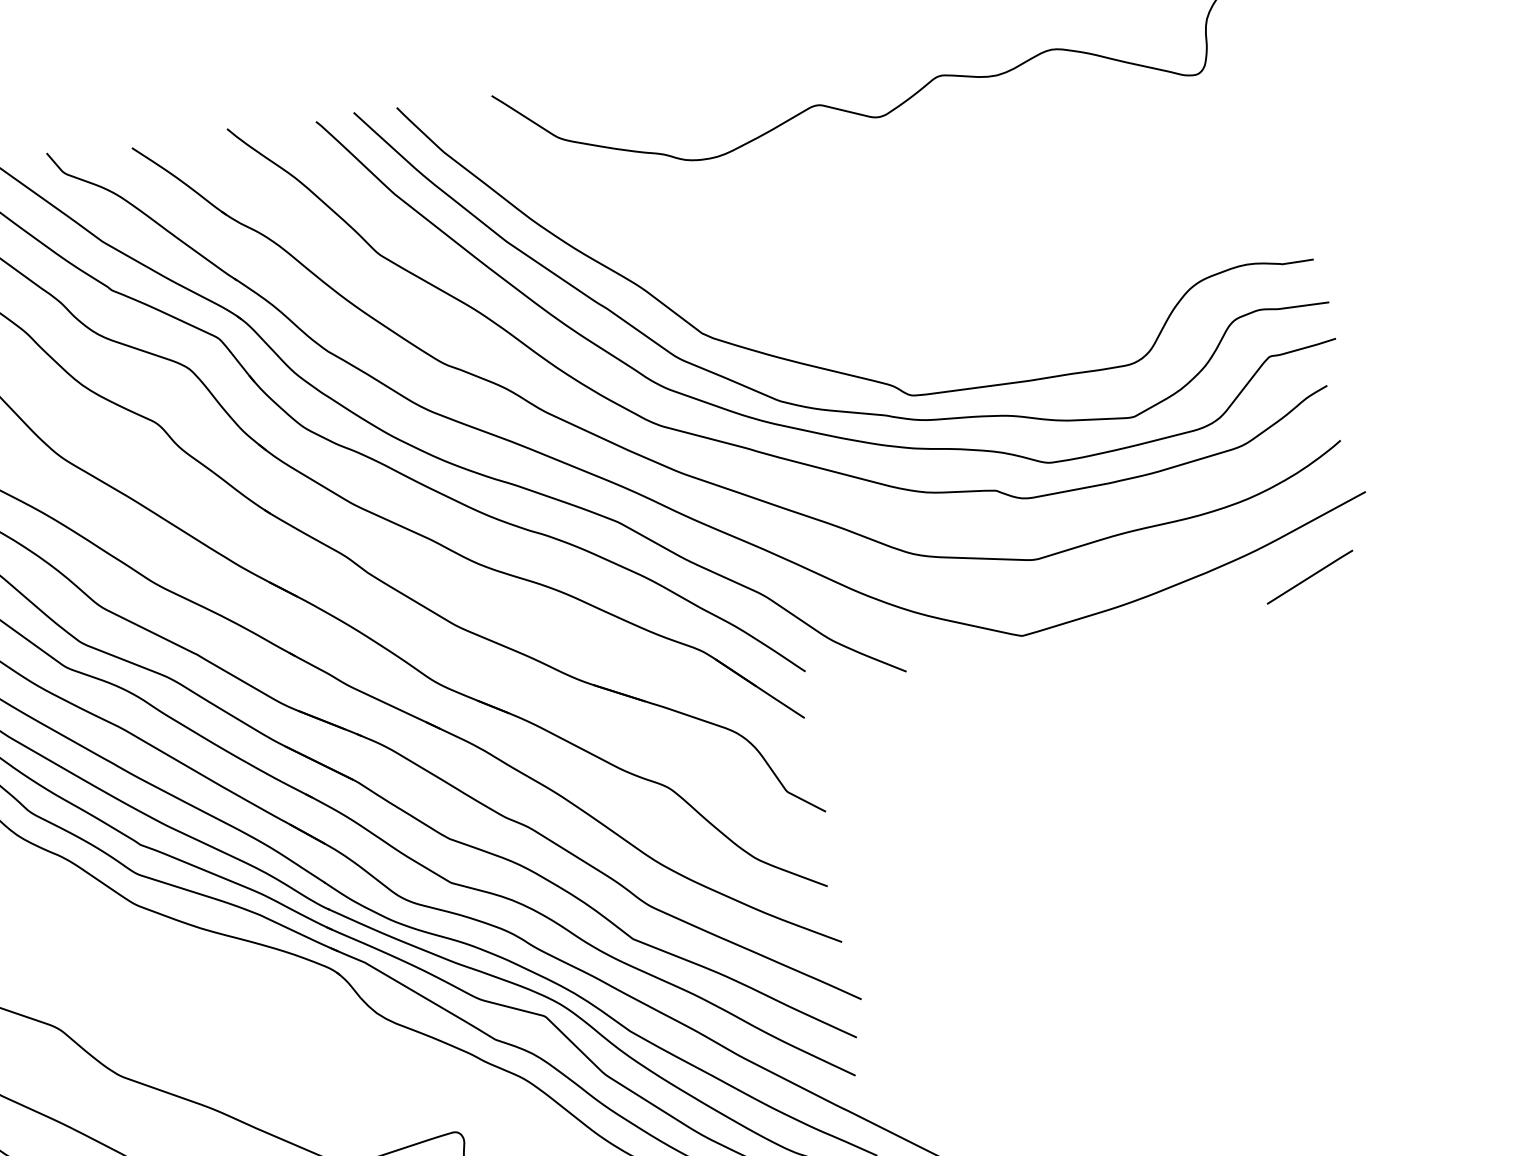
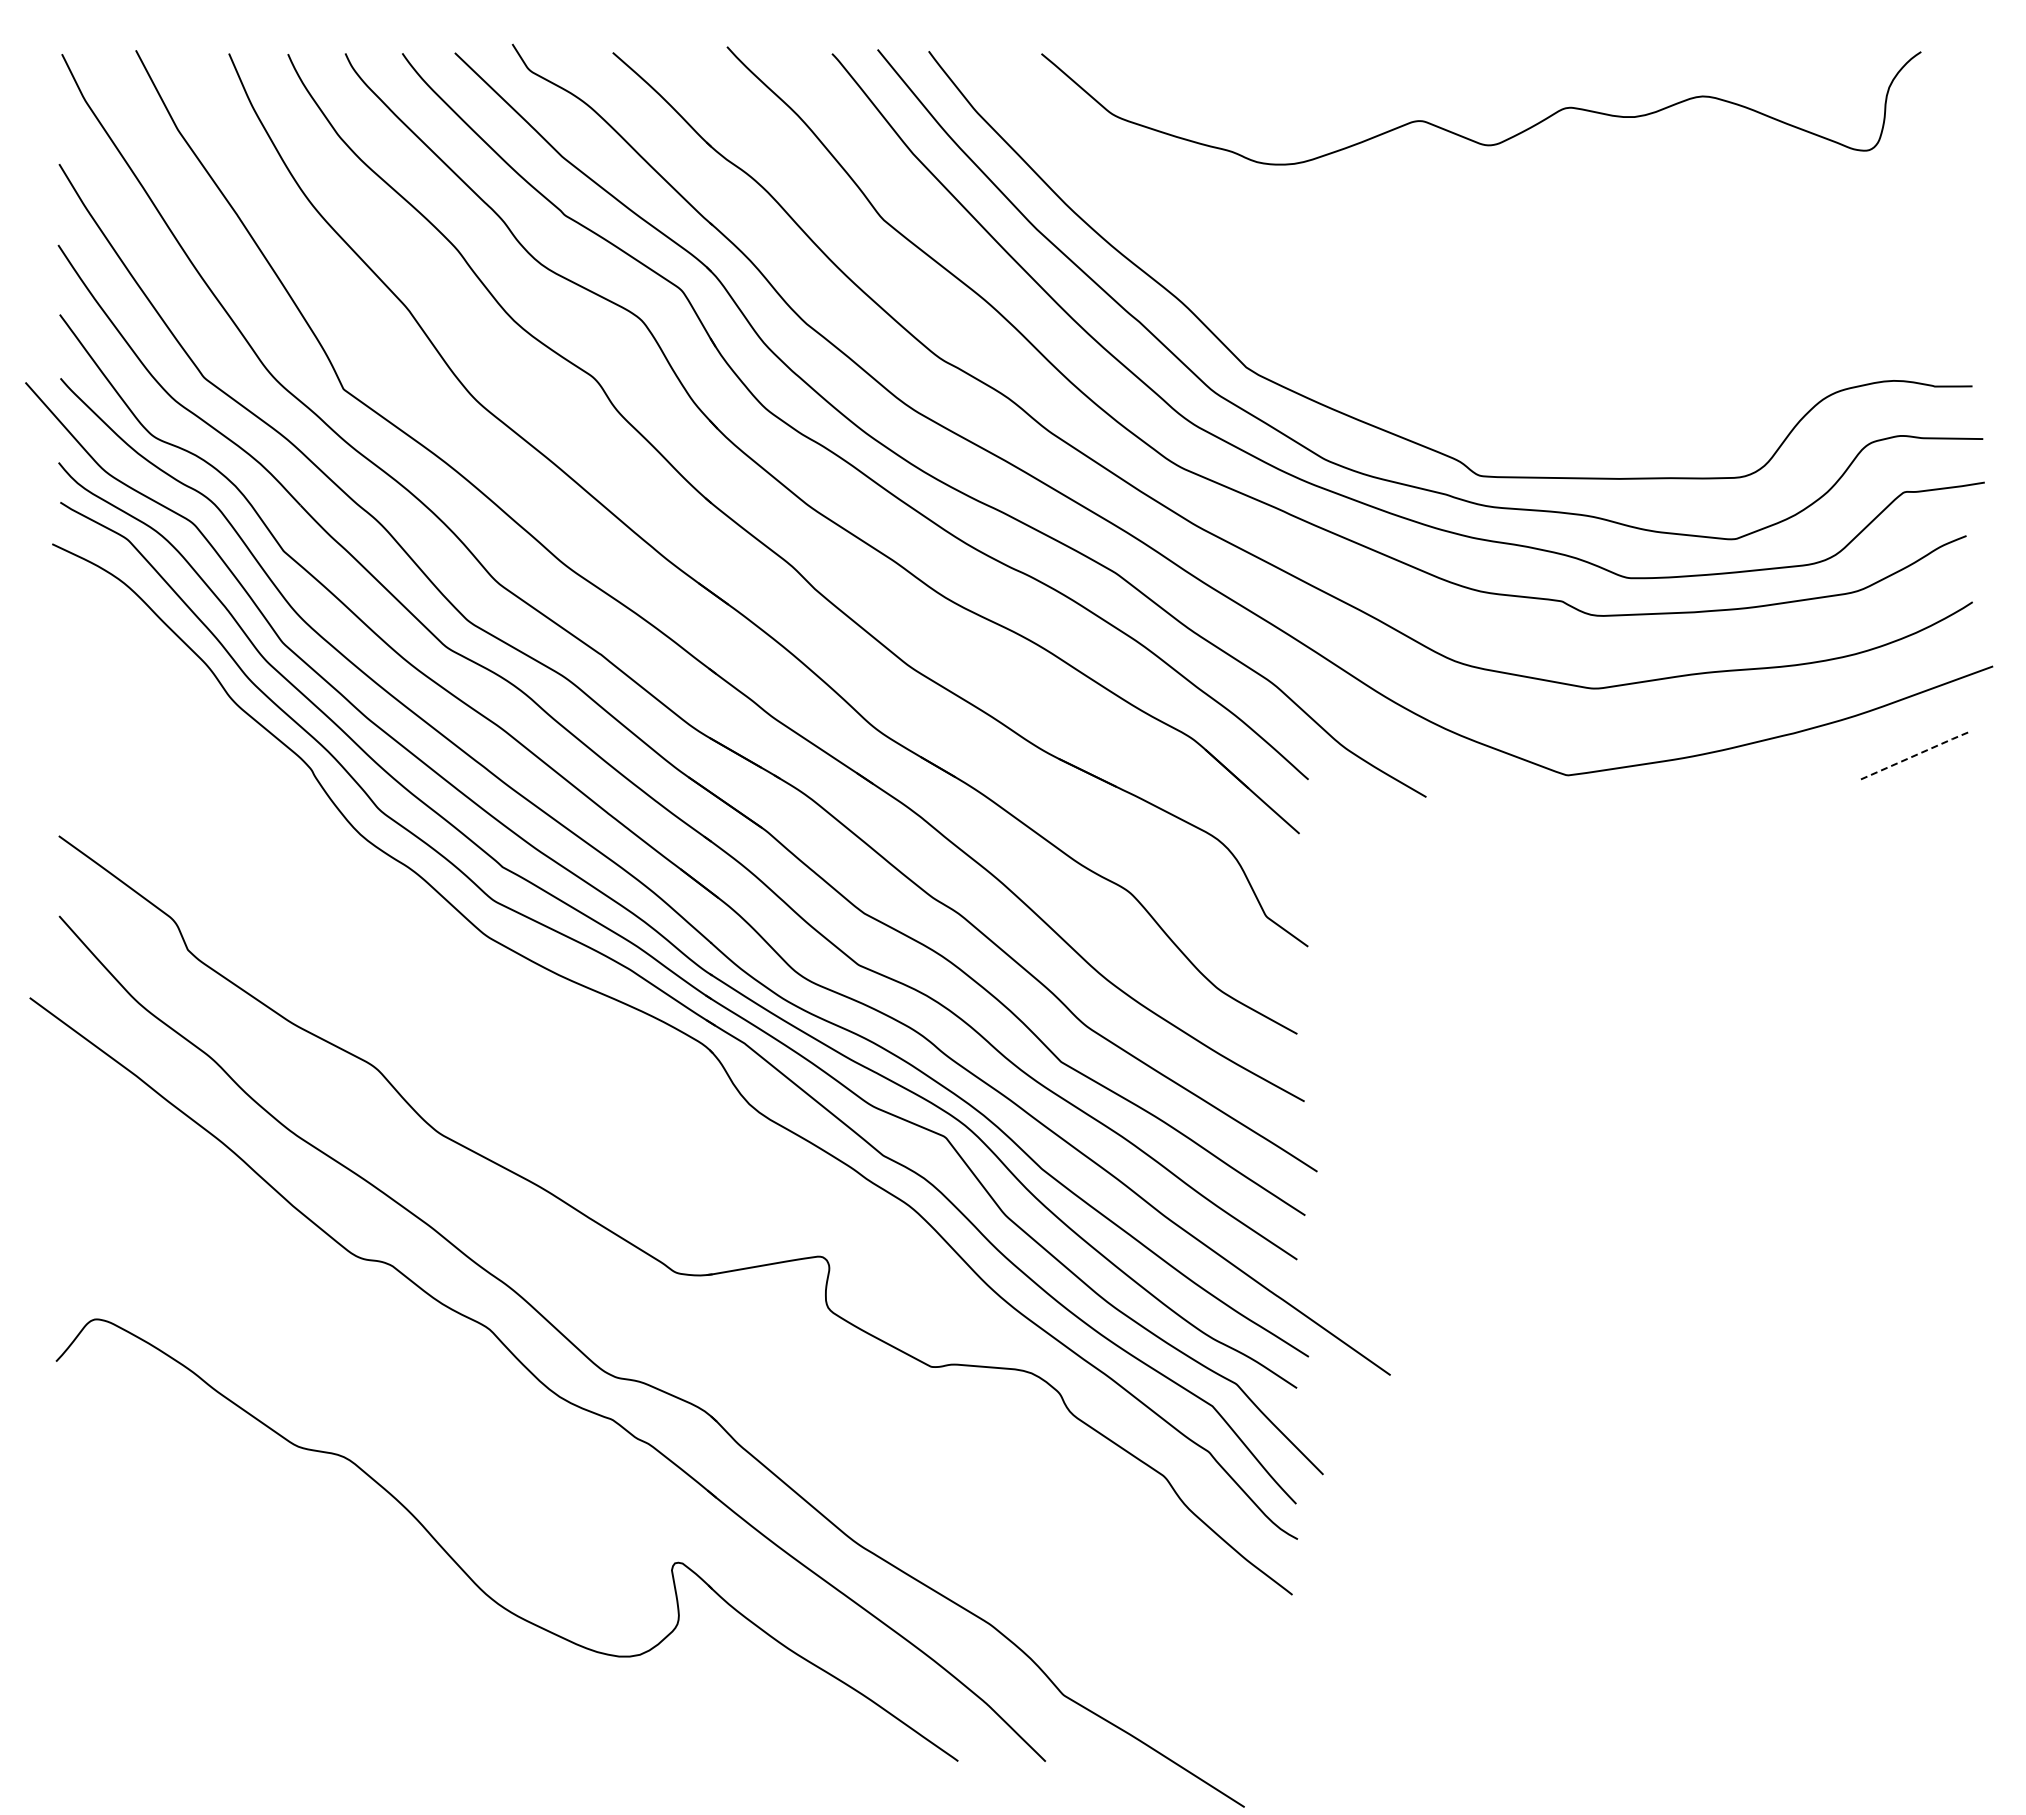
line: (1310, 577) -> (1914, 756), solid -> dashed

